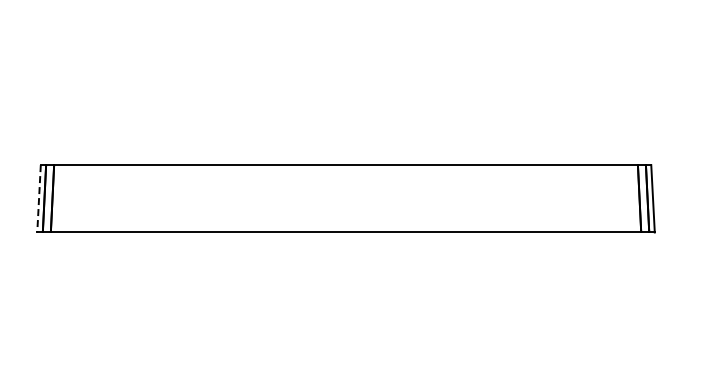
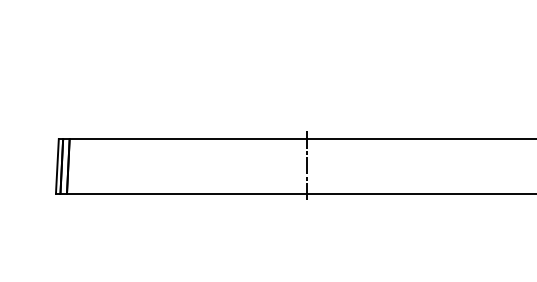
line: (39, 198) -> (57, 166), dashed -> solid
line: (346, 198) -> (307, 166), added

